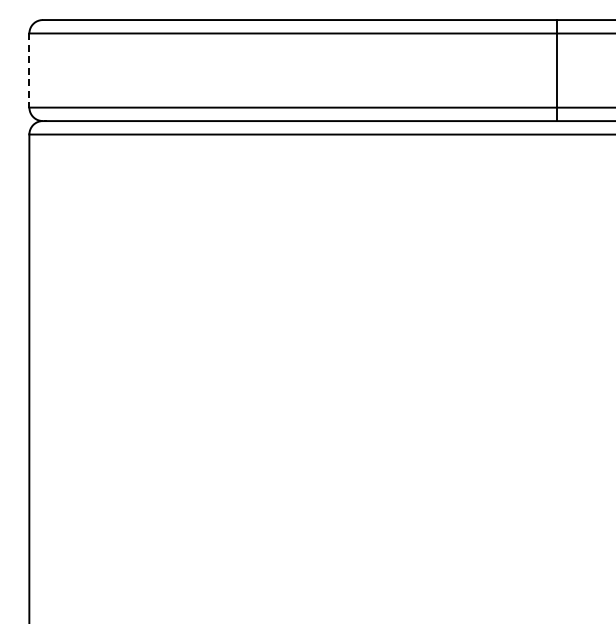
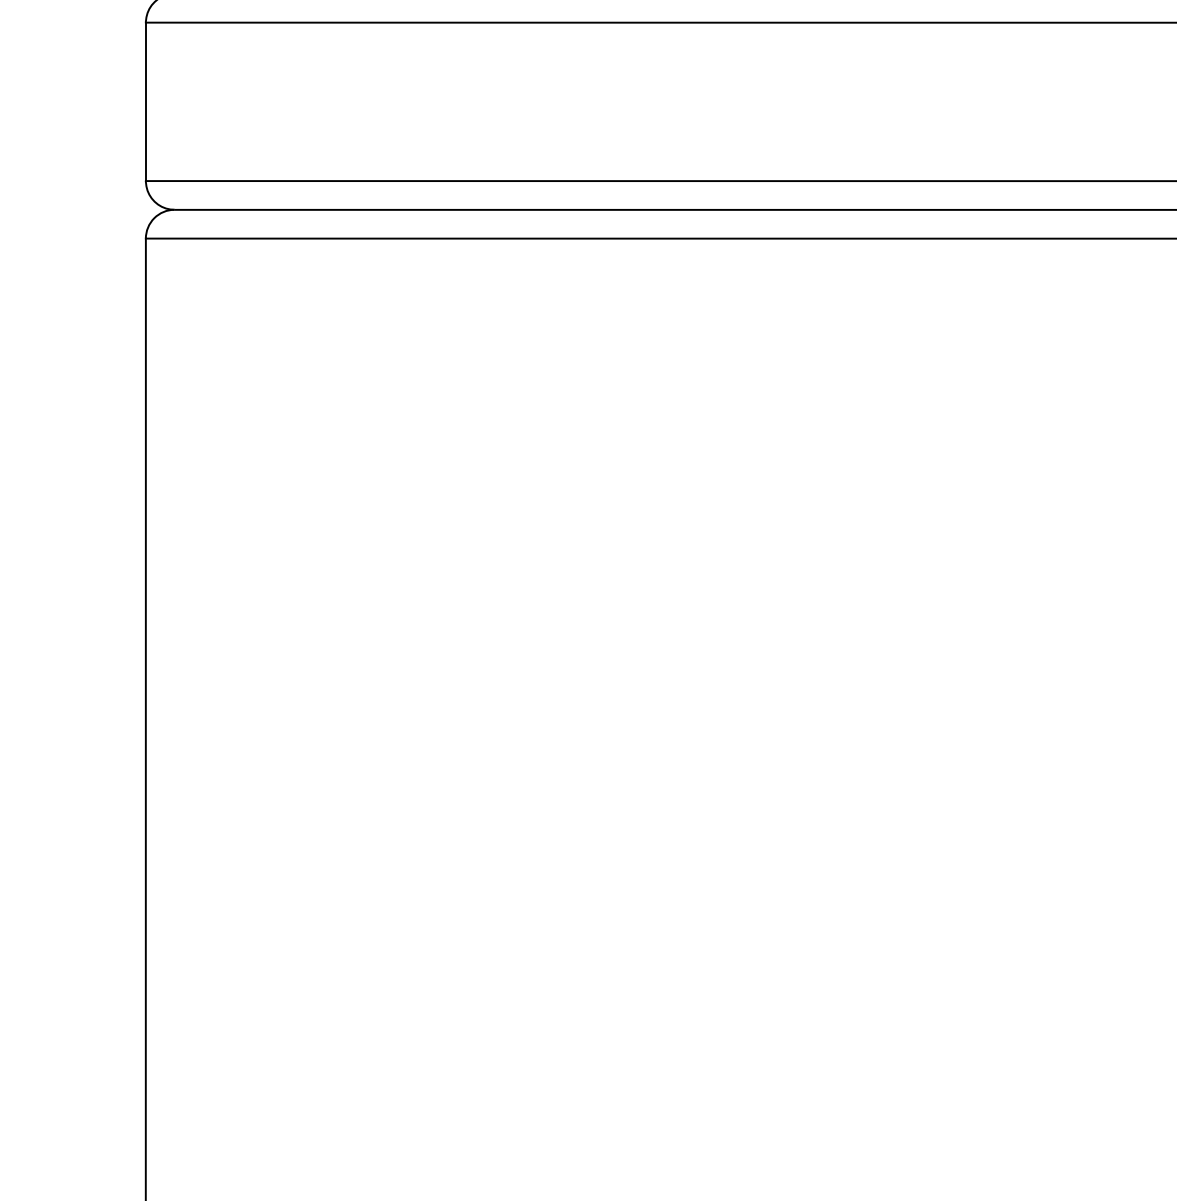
line: (29, 71) -> (146, 103), dashed -> solid

